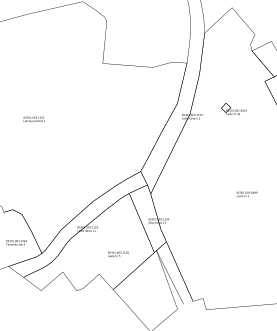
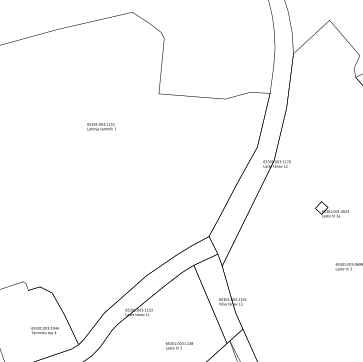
text: (233, 108) -> (331, 208), moved
text: (33, 119) -> (100, 126), moved

